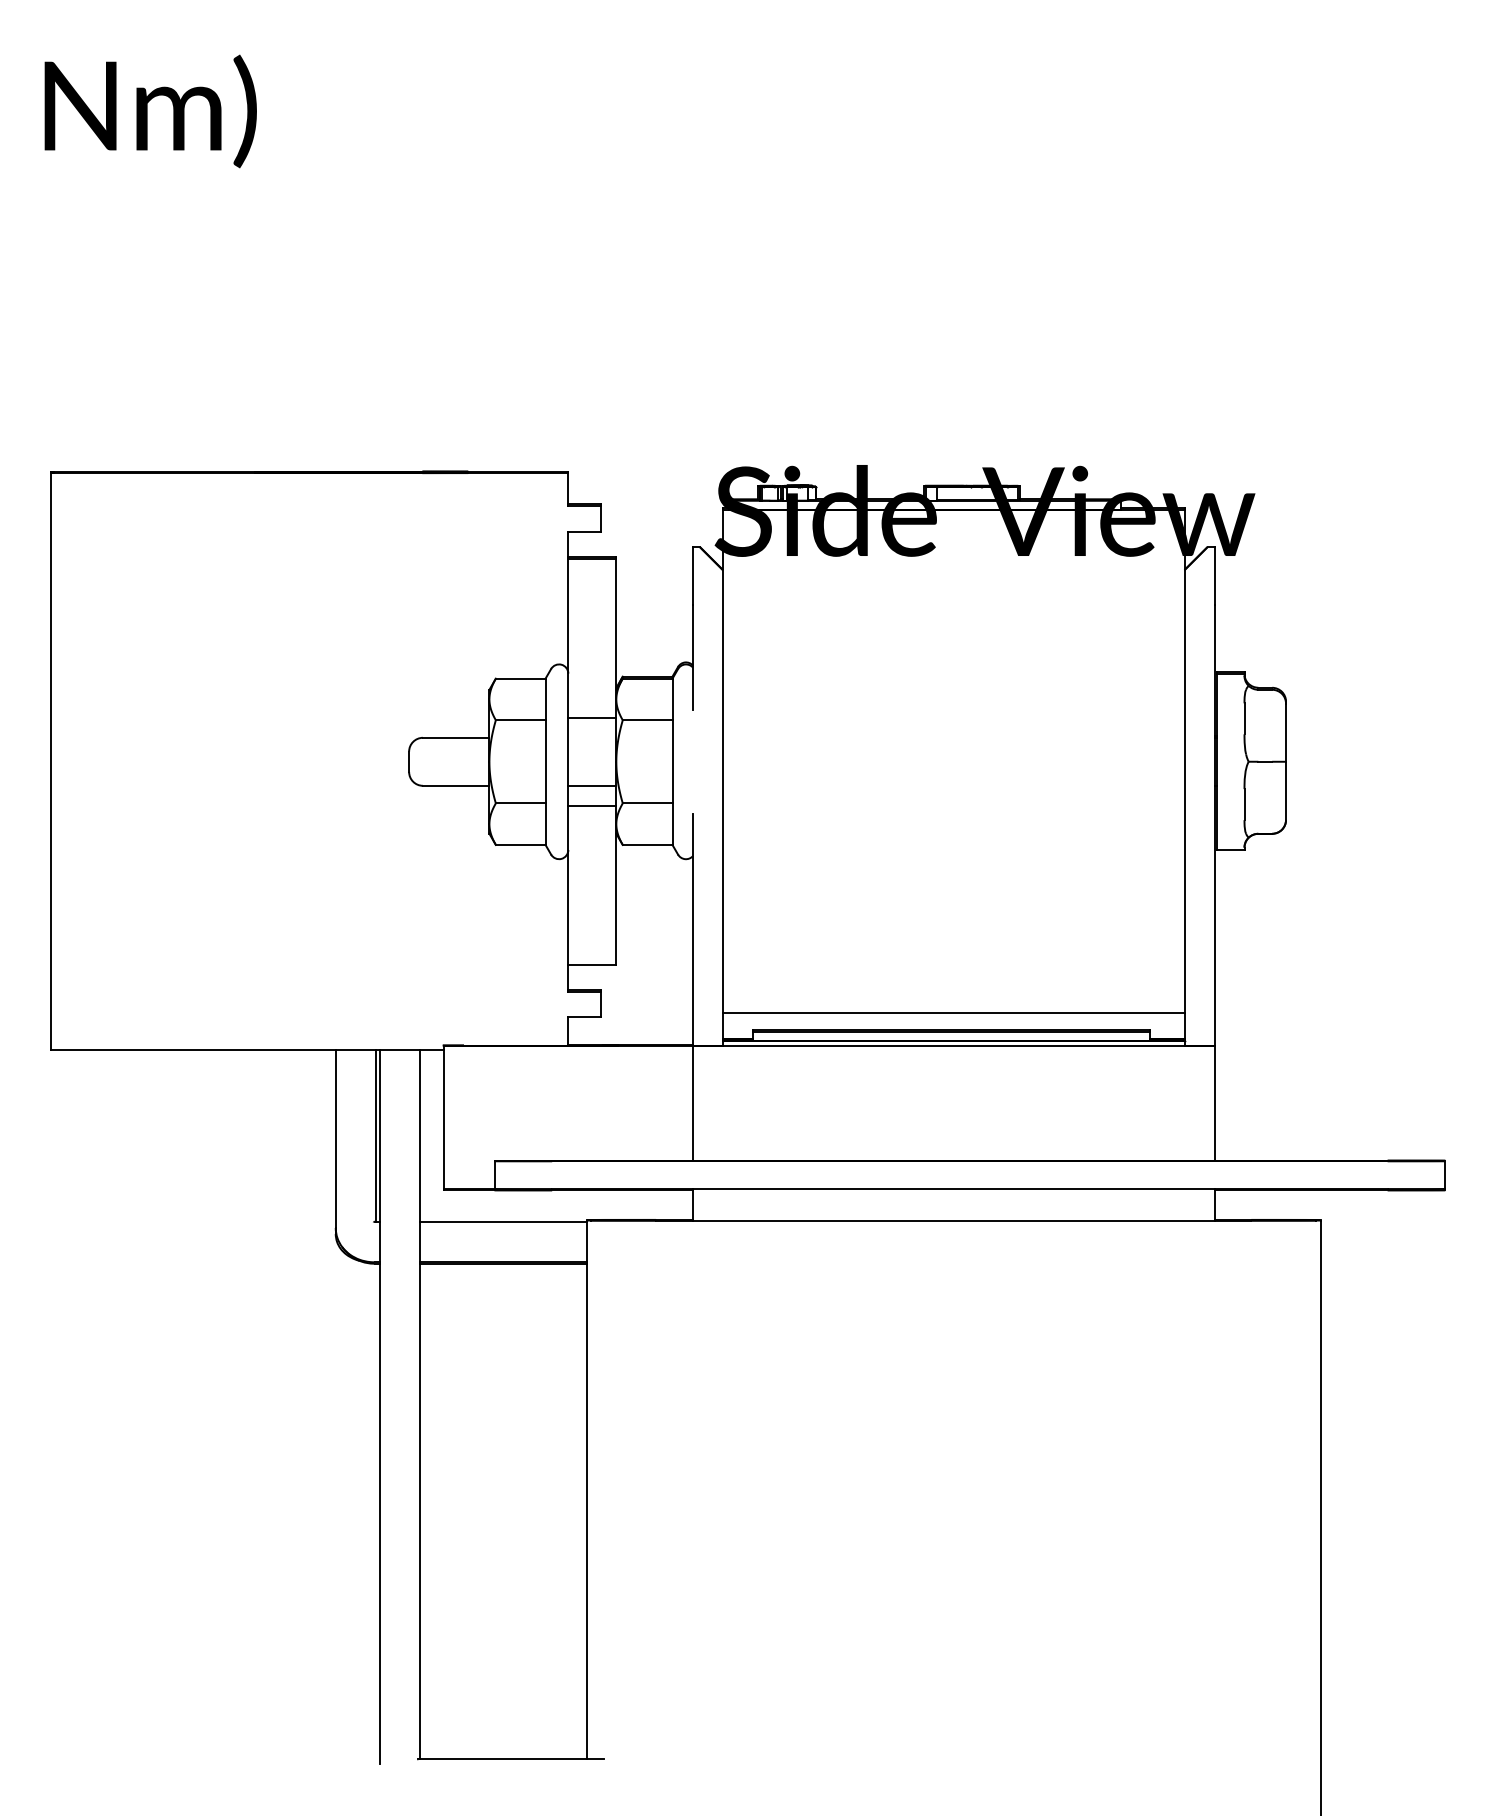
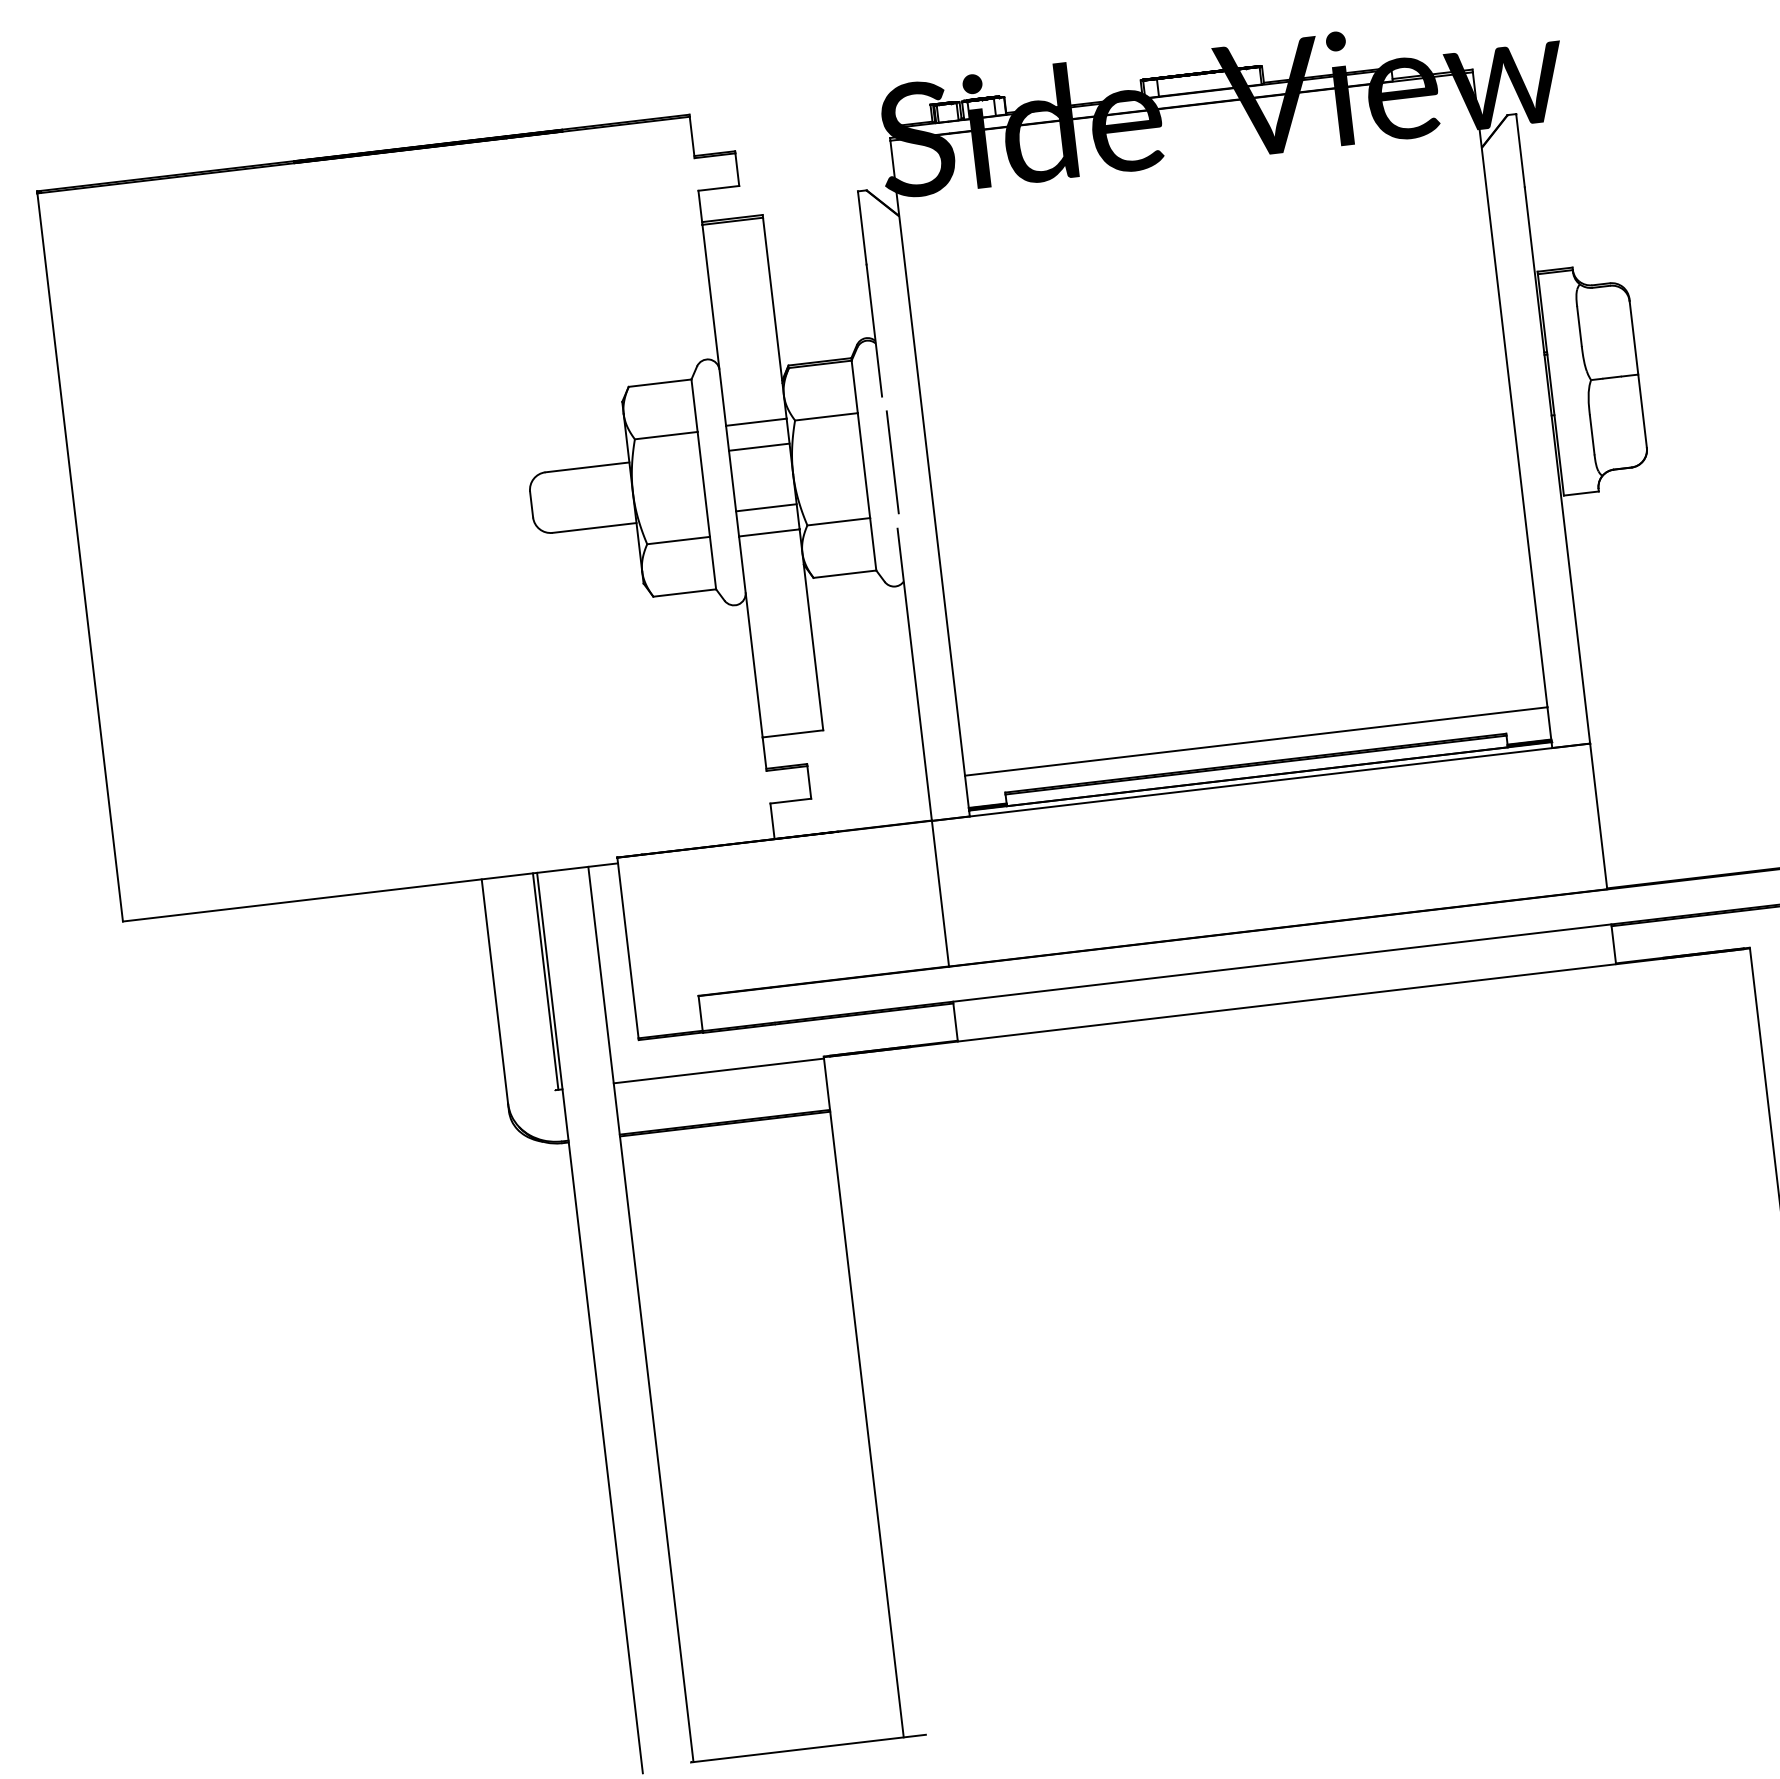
line: (592, 737) -> (759, 446), added
line: (694, 761) -> (891, 461), added

